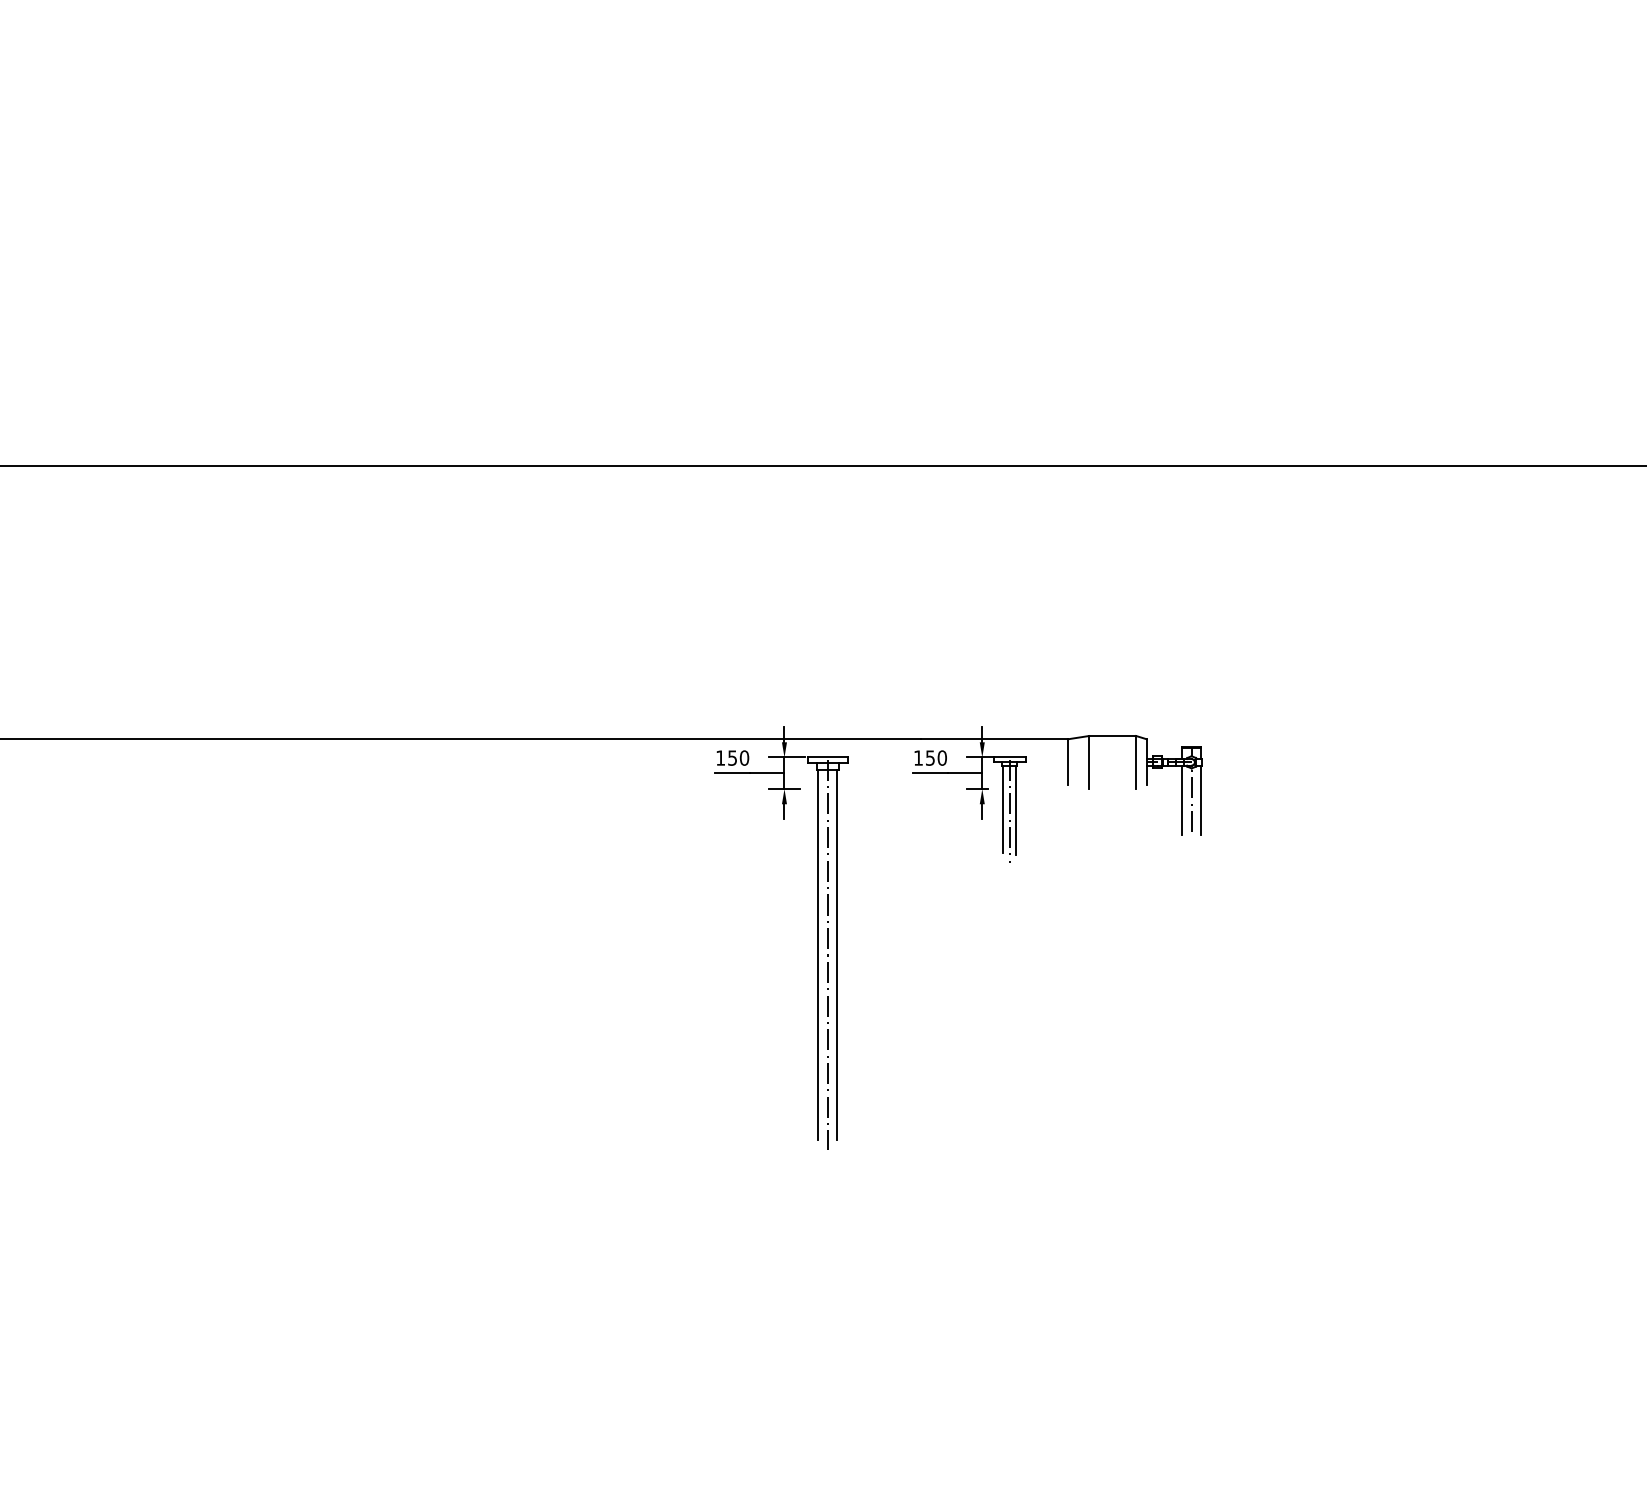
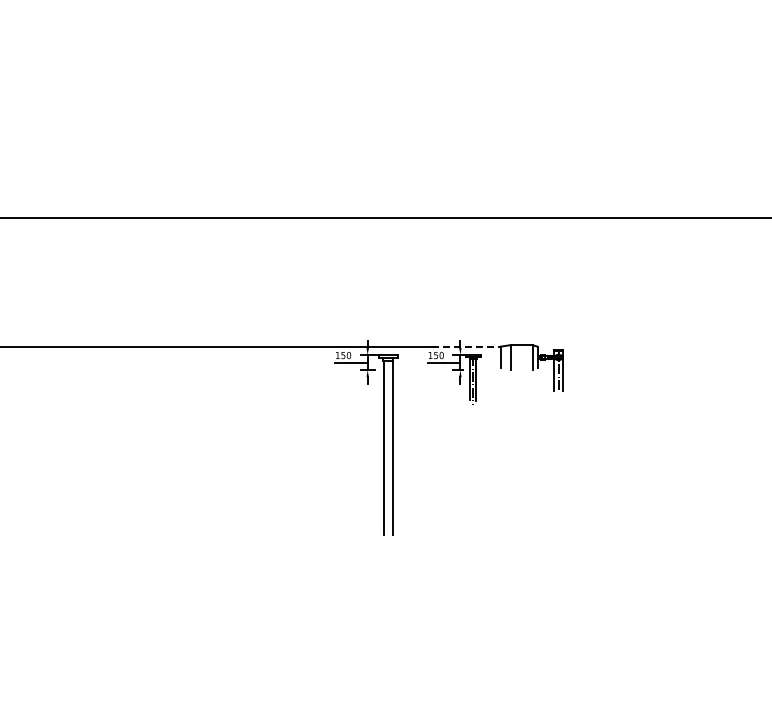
line: (995, 738) -> (466, 346), solid -> dashed
line: (828, 954) -> (388, 447), removed

